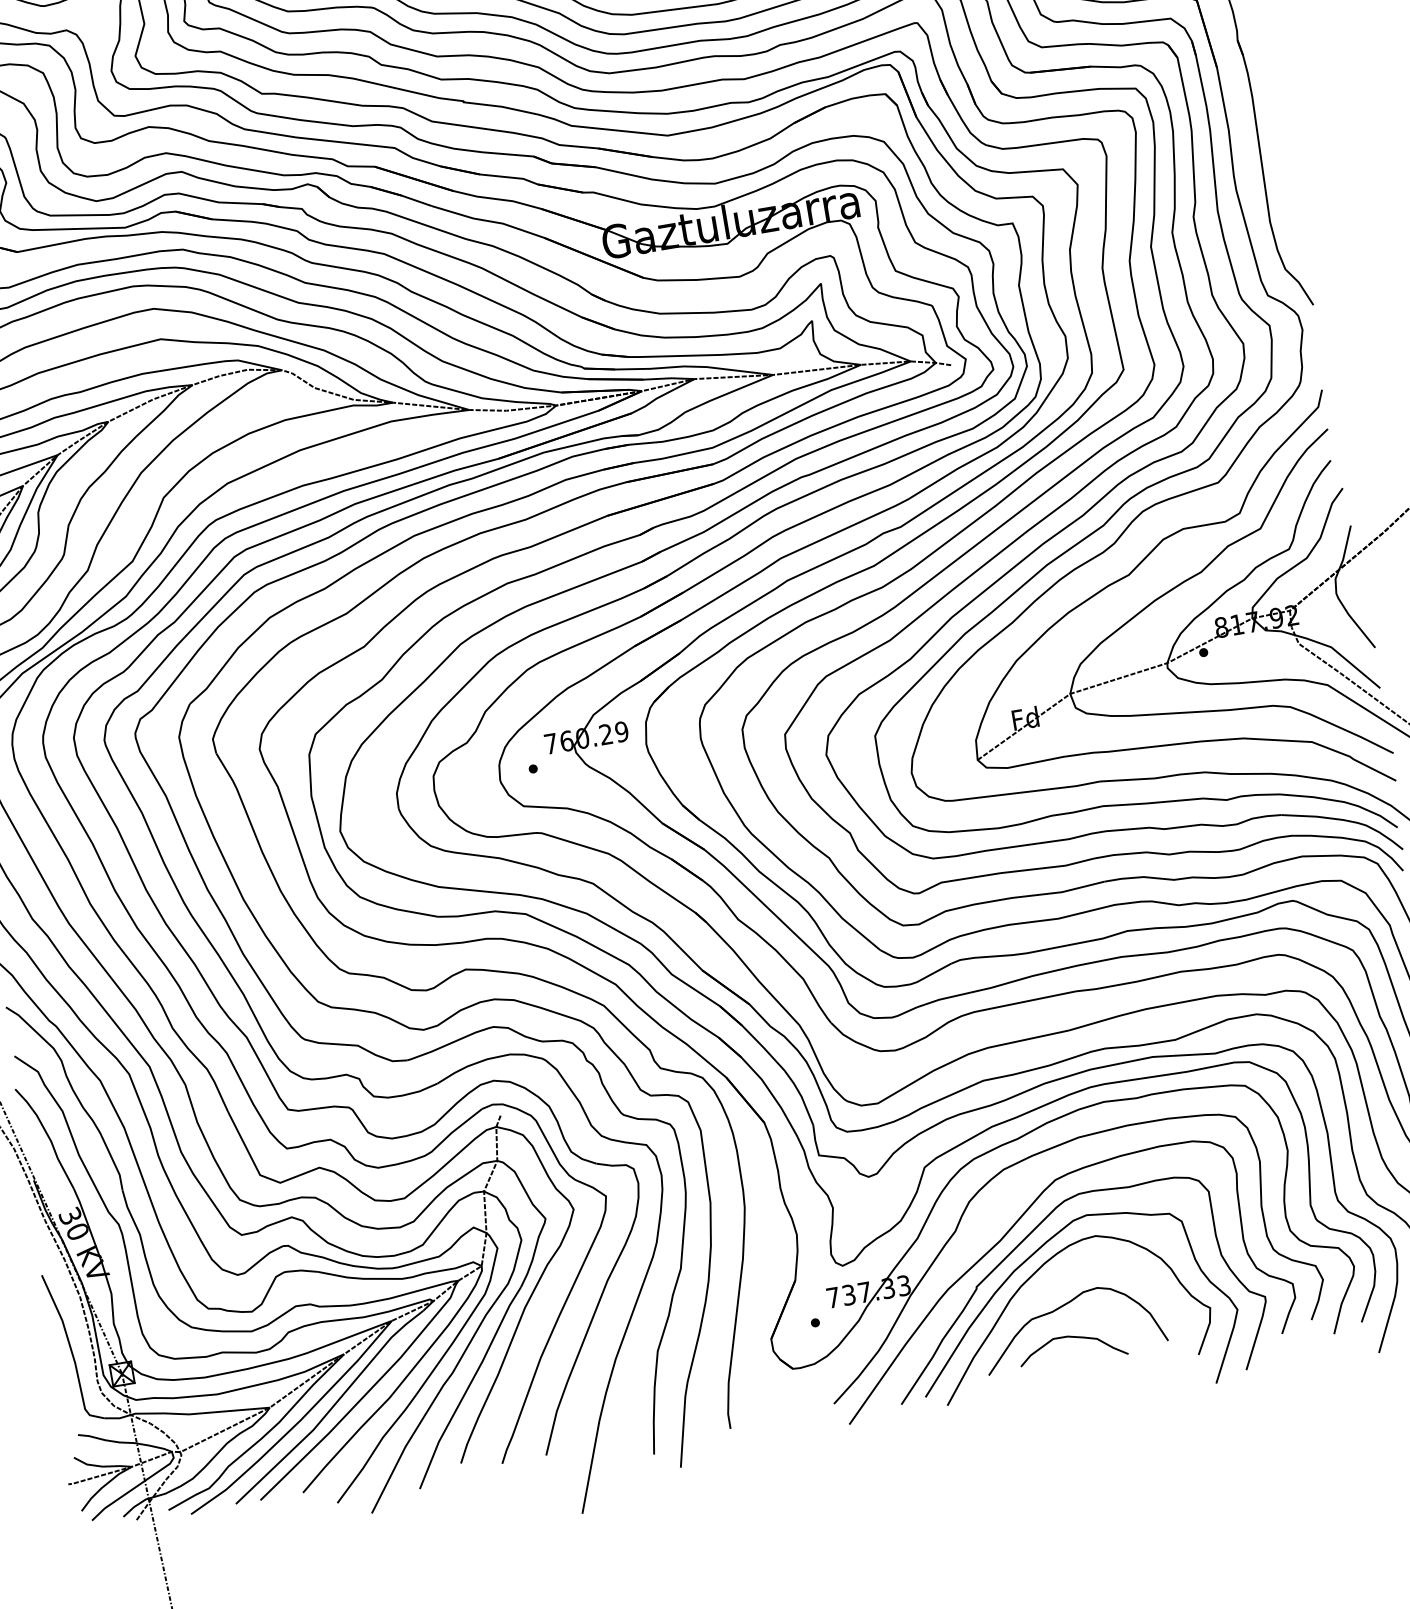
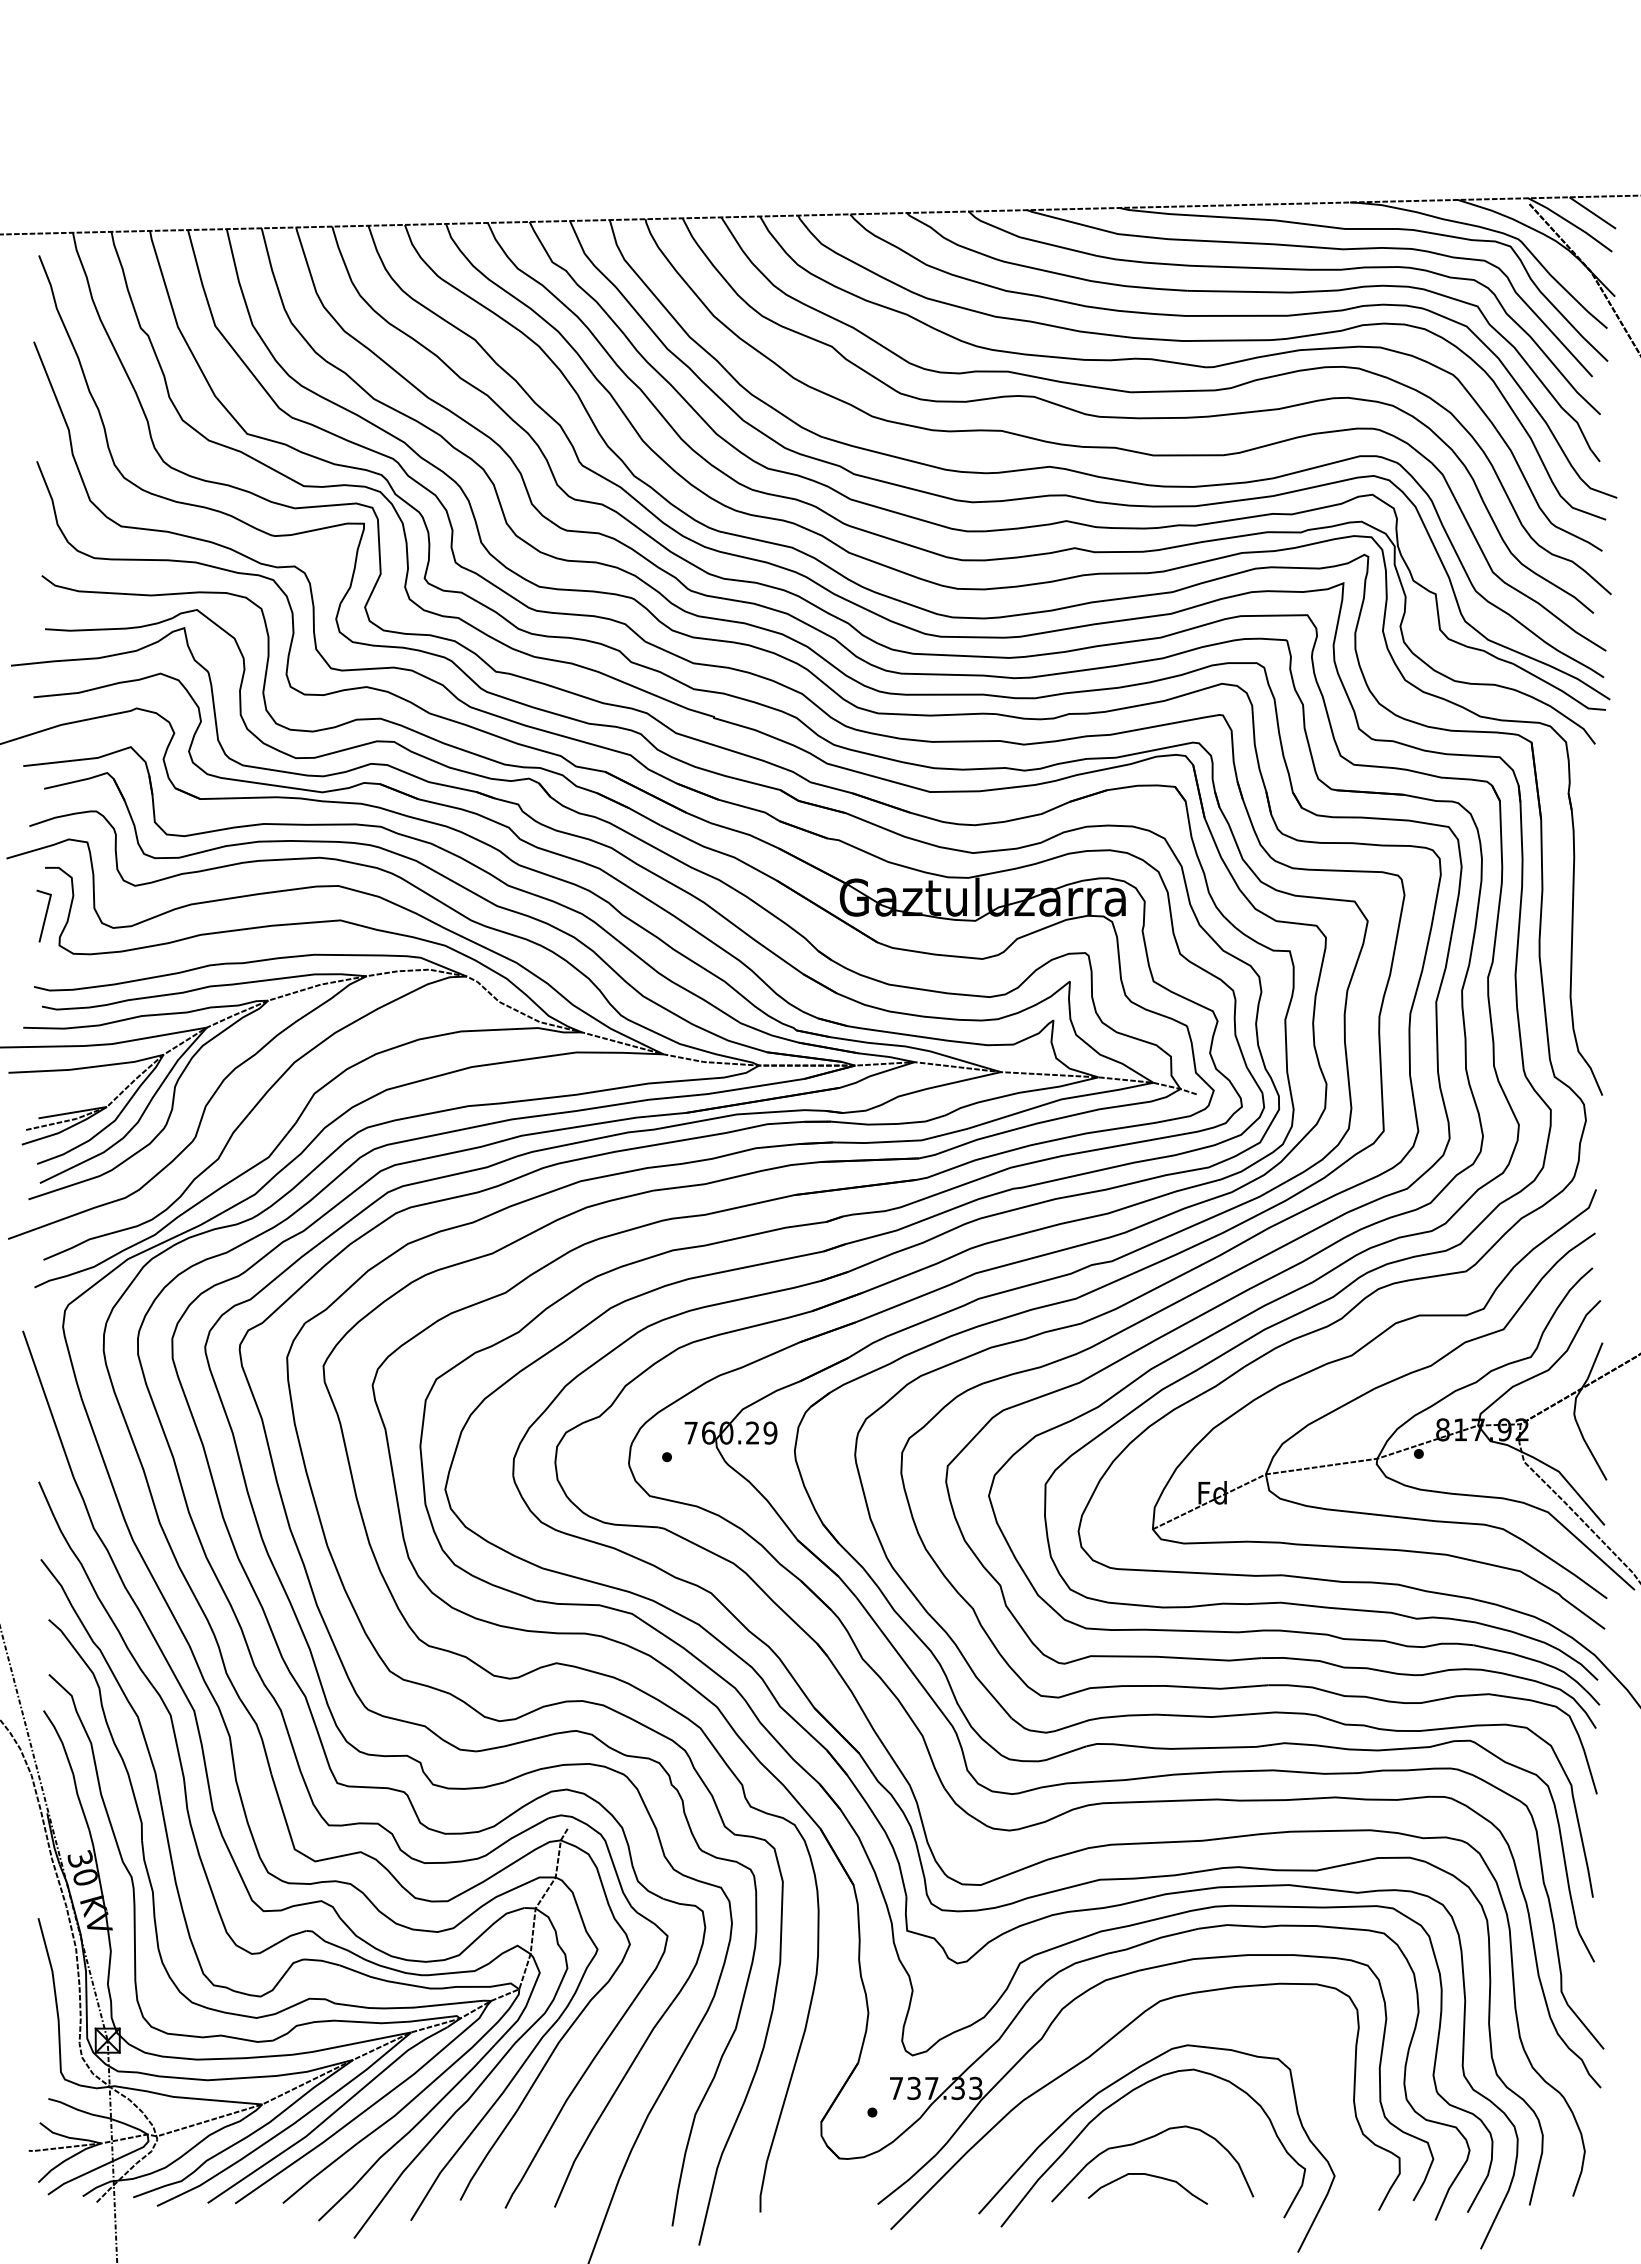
curve: (1021, 1243) -> (1111, 2064), removed

